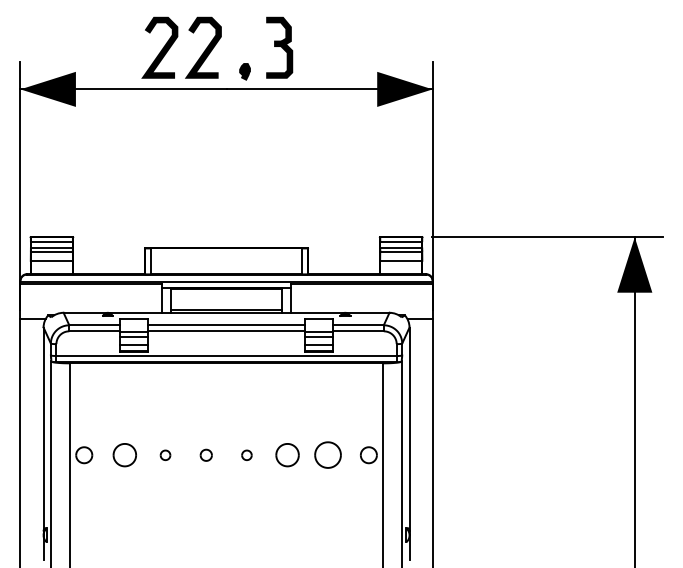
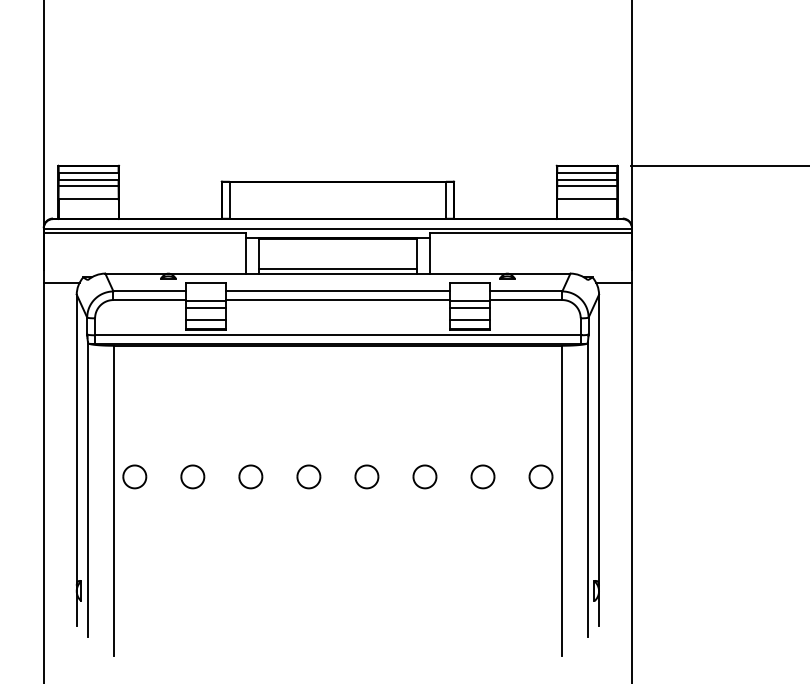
part: (124, 455) -> (192, 477), size x0.71
part: (165, 455) -> (250, 477), size x1.67
part: (206, 455) -> (309, 477), size x1.43
part: (246, 455) -> (366, 477), size x1.67
part: (287, 455) -> (424, 477), size x0.71
part: (328, 455) -> (483, 477), size x0.62

